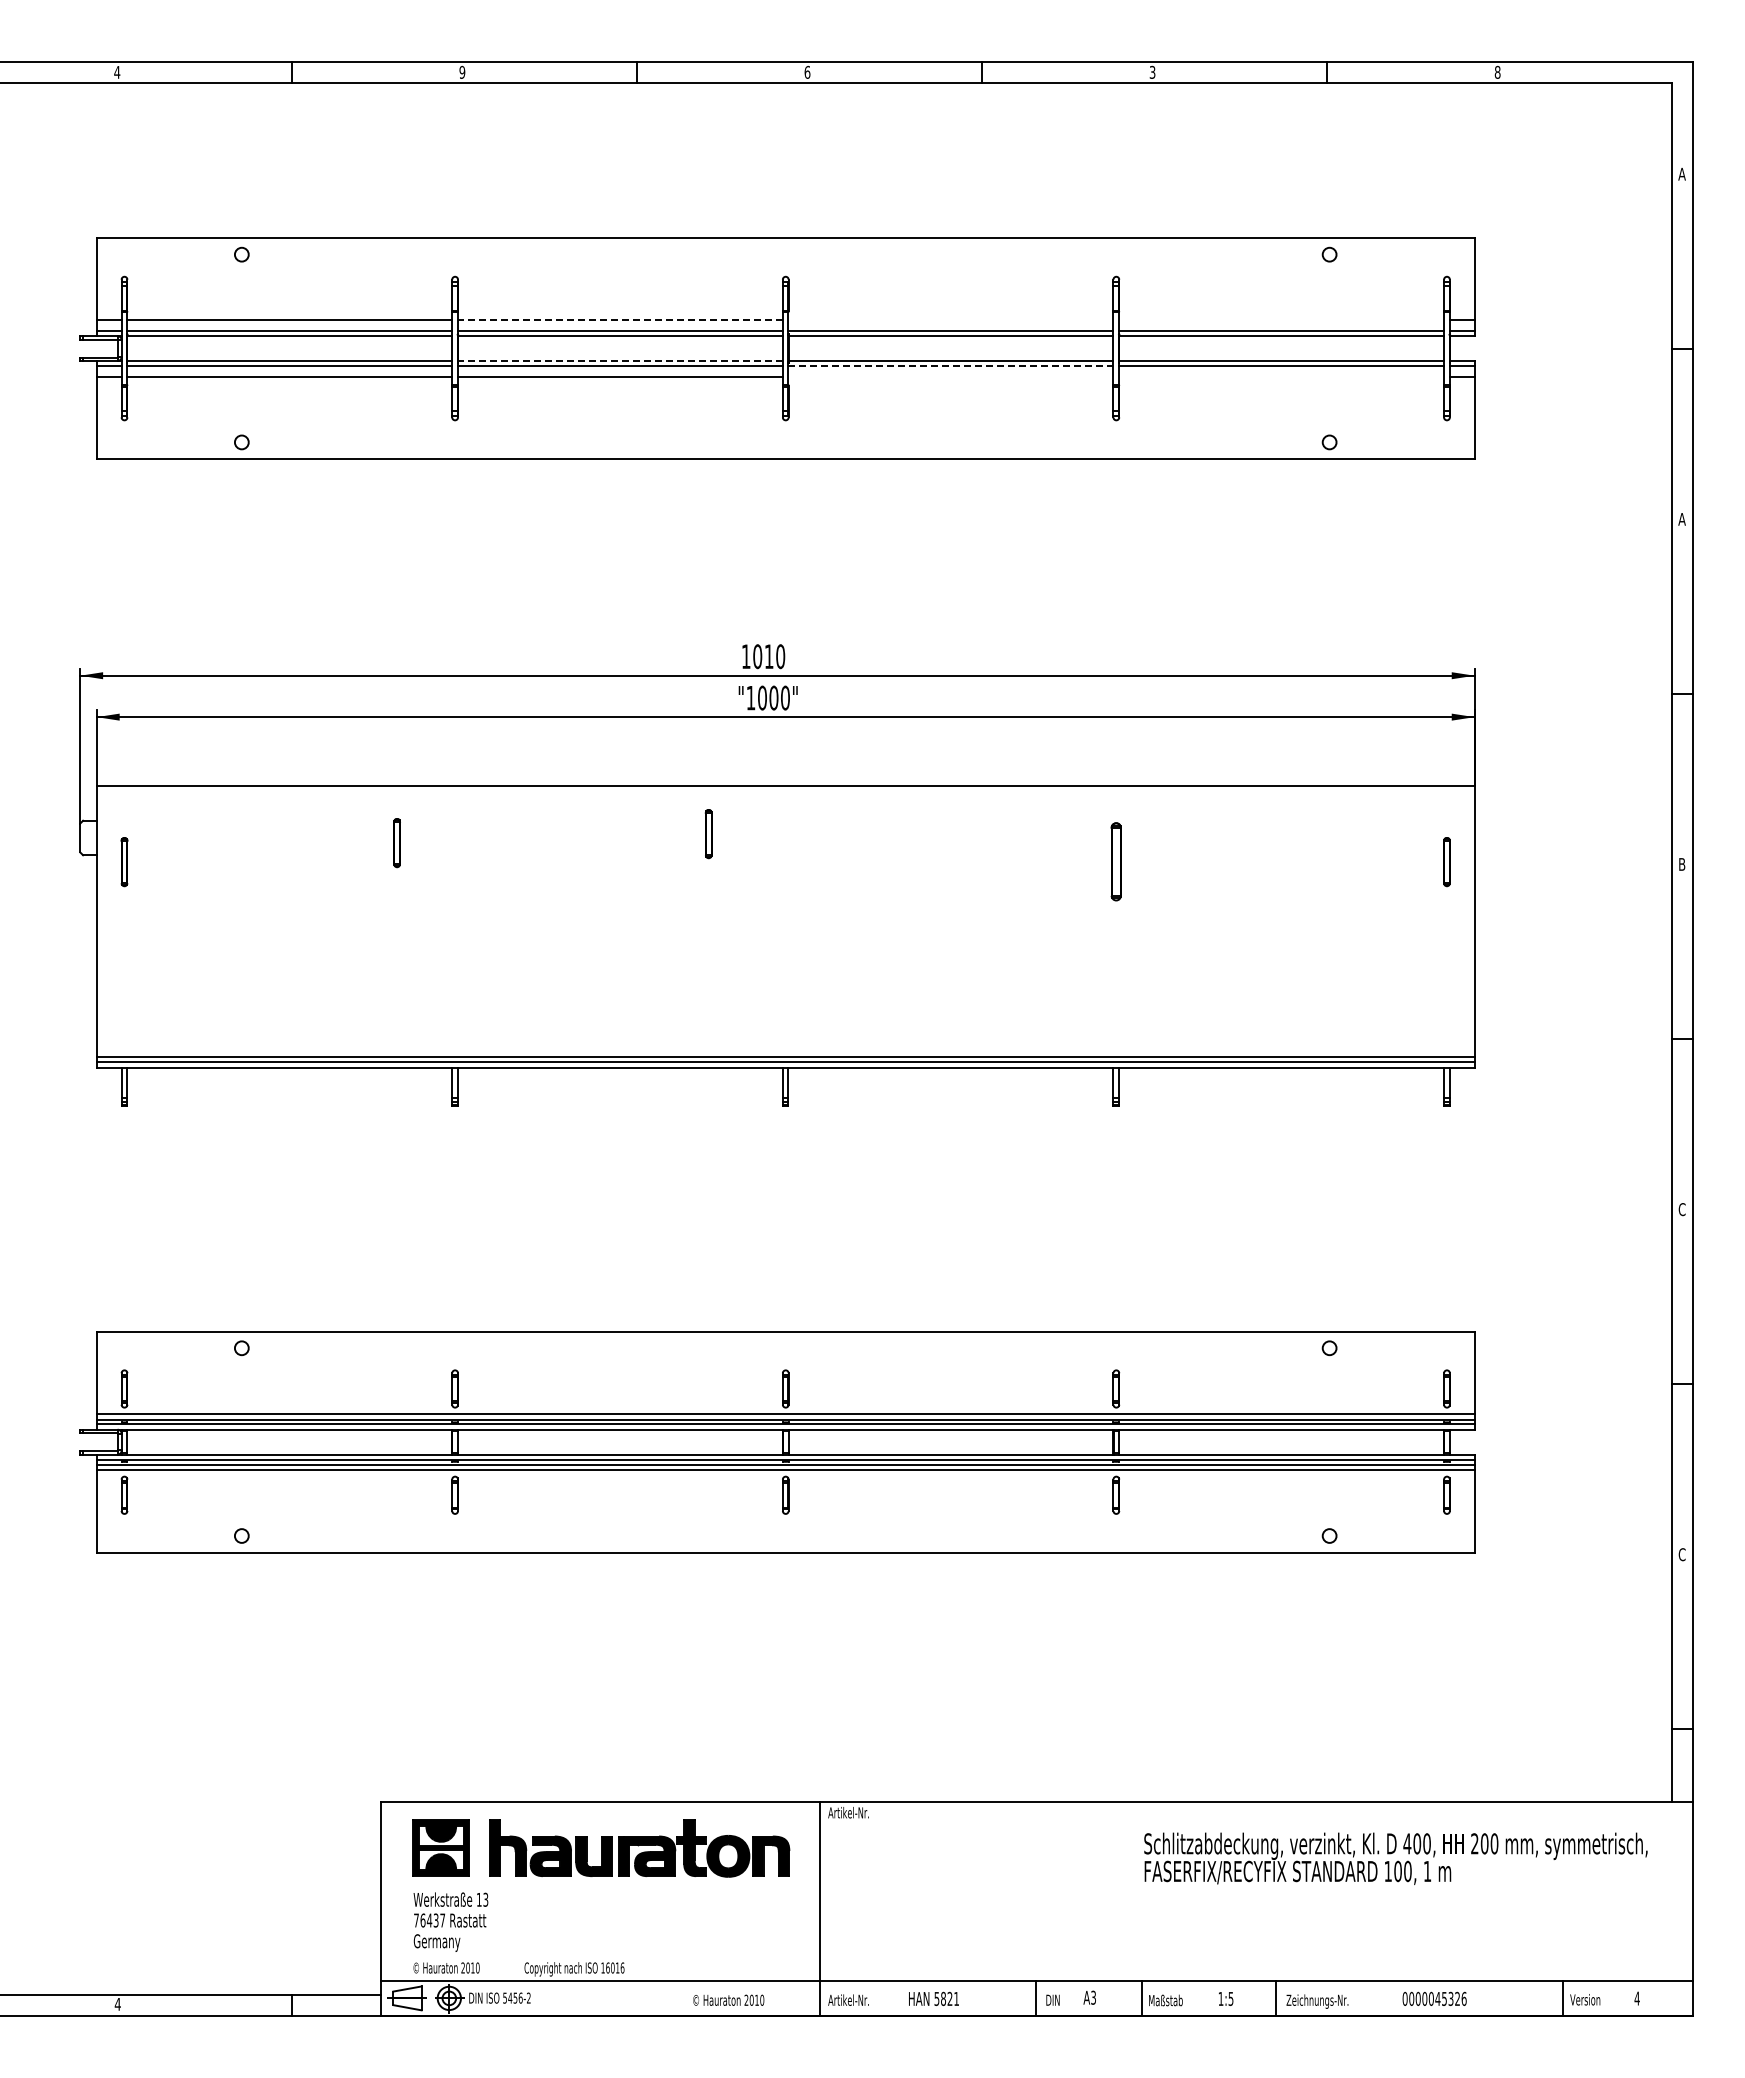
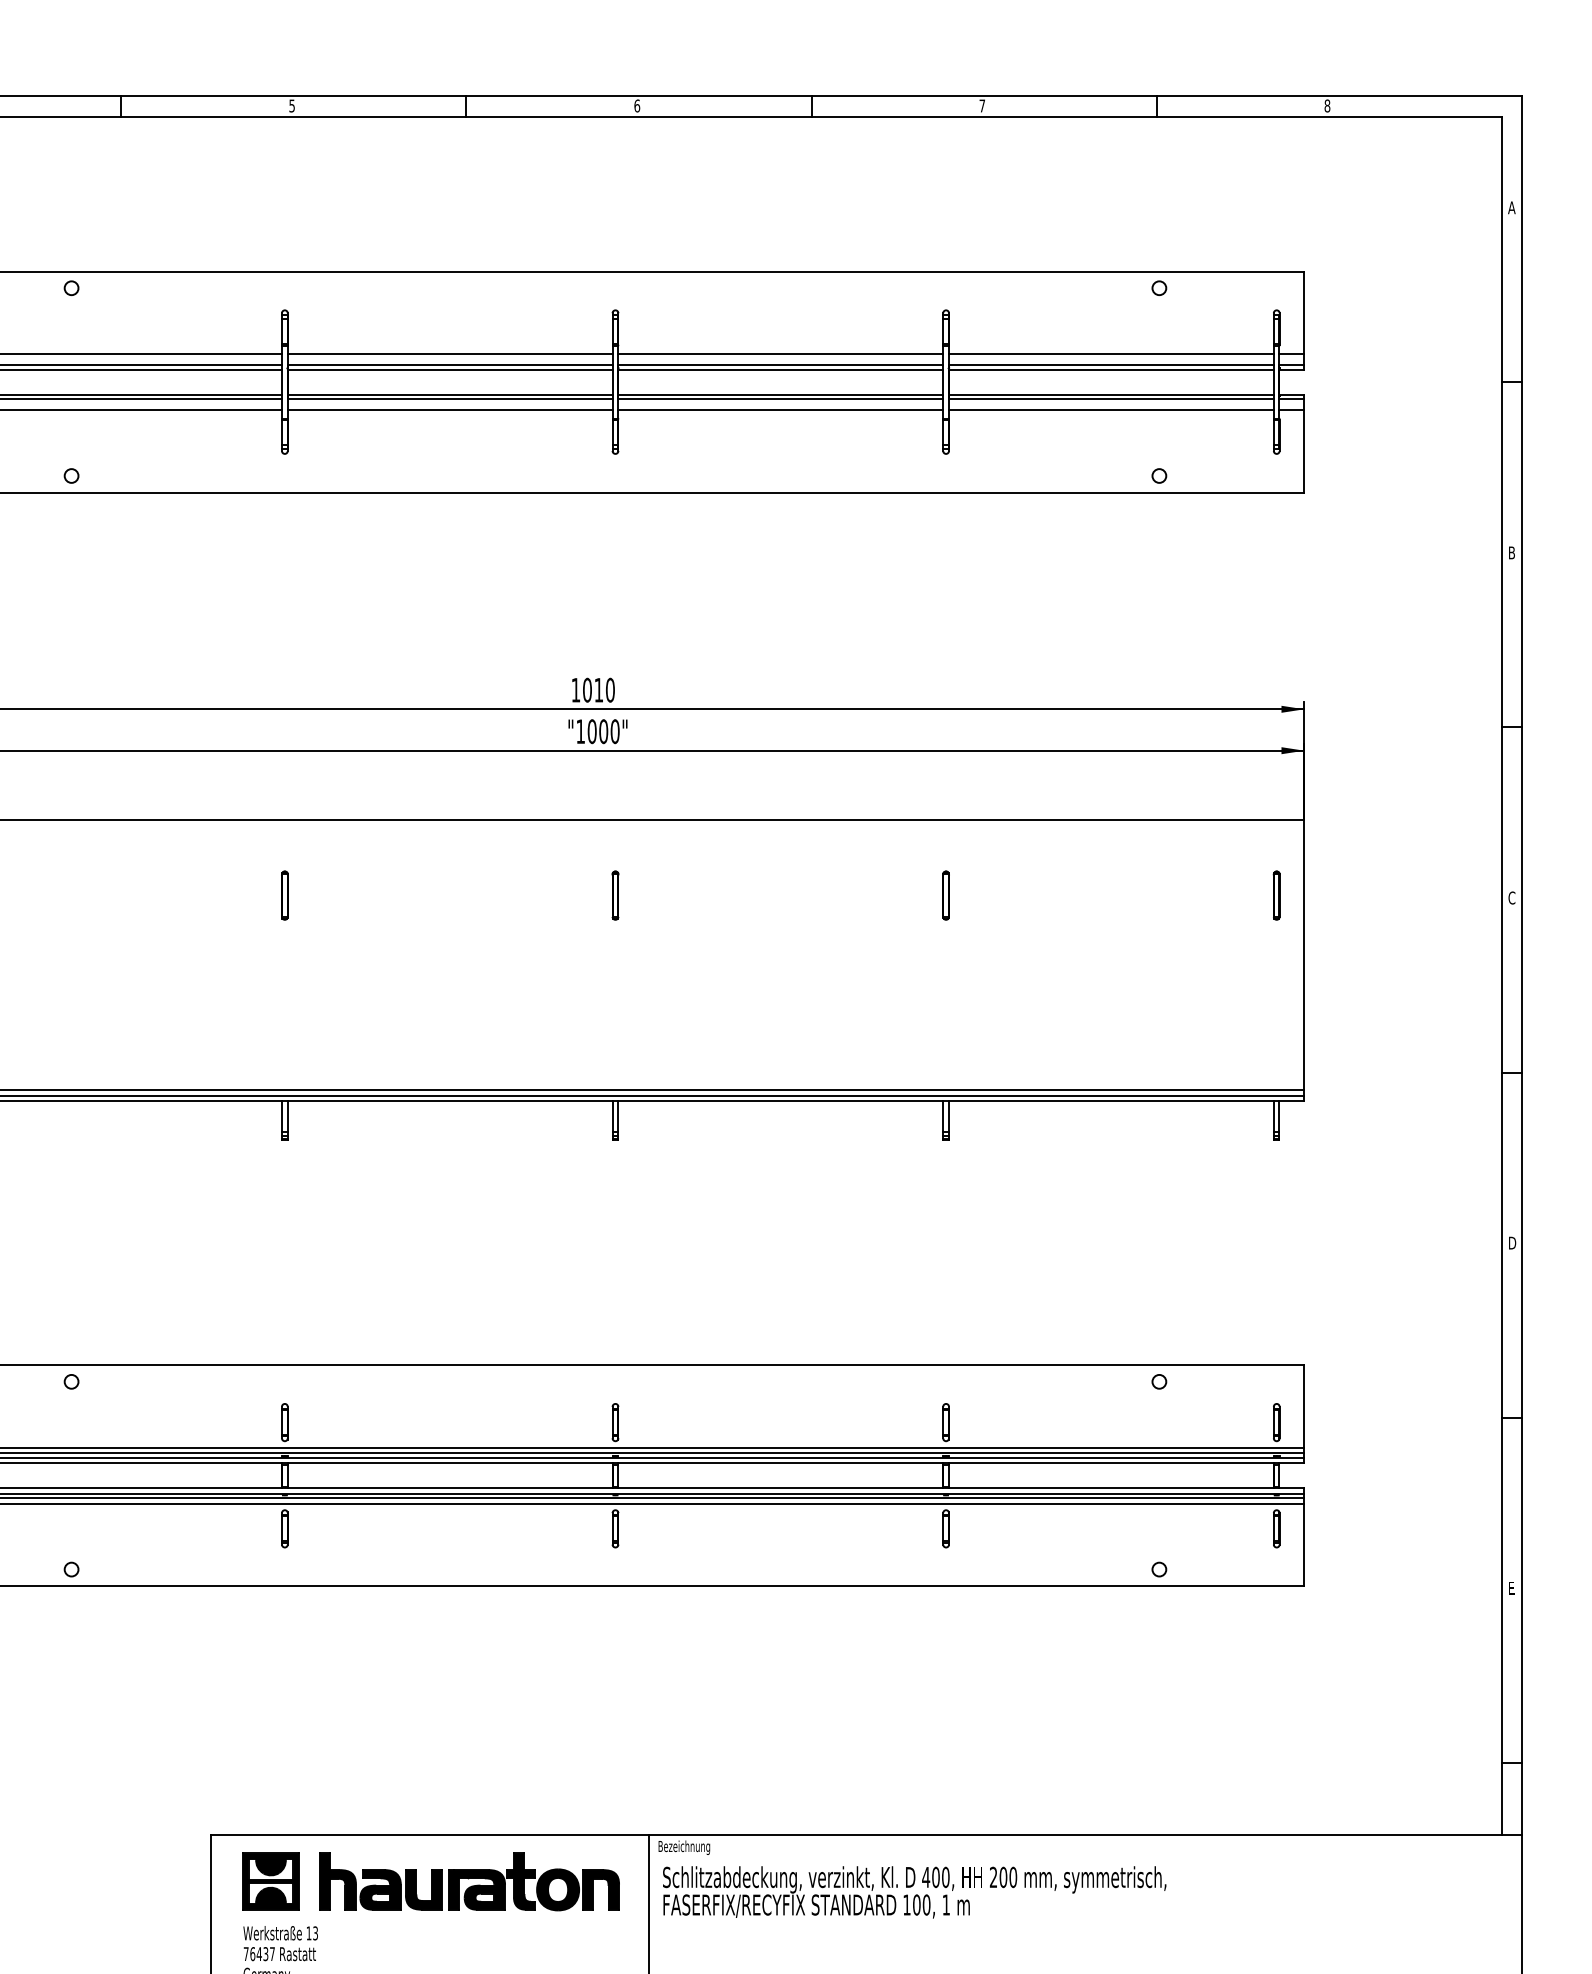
text: (462, 71) -> (292, 105), 9 -> 5
text: (1152, 71) -> (982, 105), 3 -> 7
line: (620, 320) -> (450, 354), dashed -> solid
line: (950, 320) -> (780, 354), added
line: (1281, 320) -> (1111, 354), added
line: (619, 360) -> (449, 394), dashed -> solid
line: (950, 365) -> (780, 399), dashed -> solid
line: (950, 376) -> (780, 410), added
line: (1281, 376) -> (1111, 410), added
text: (1681, 519) -> (1511, 553), A -> B
part: (708, 834) -> (615, 896), moved
part: (396, 843) -> (284, 896), moved
part: (1116, 862) -> (946, 896), size x0.62
text: (1681, 864) -> (1511, 898), B -> C
text: (1682, 1209) -> (1512, 1243), C -> D
text: (1681, 1554) -> (1511, 1588), C -> E
text: (854, 1814) -> (684, 1848), Artikel-Nr. -> Bezeichnung
text: (1395, 1858) -> (914, 1892), moved

